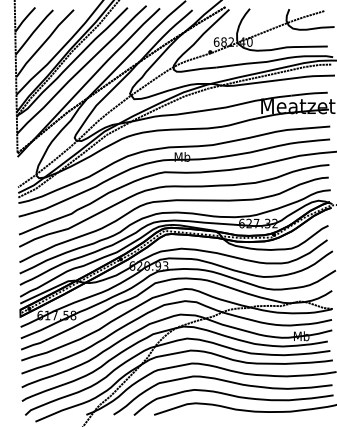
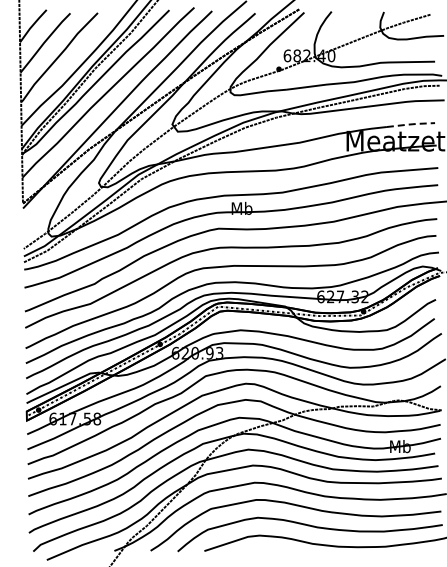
line: (309, 93) -> (410, 124), solid -> dashed

